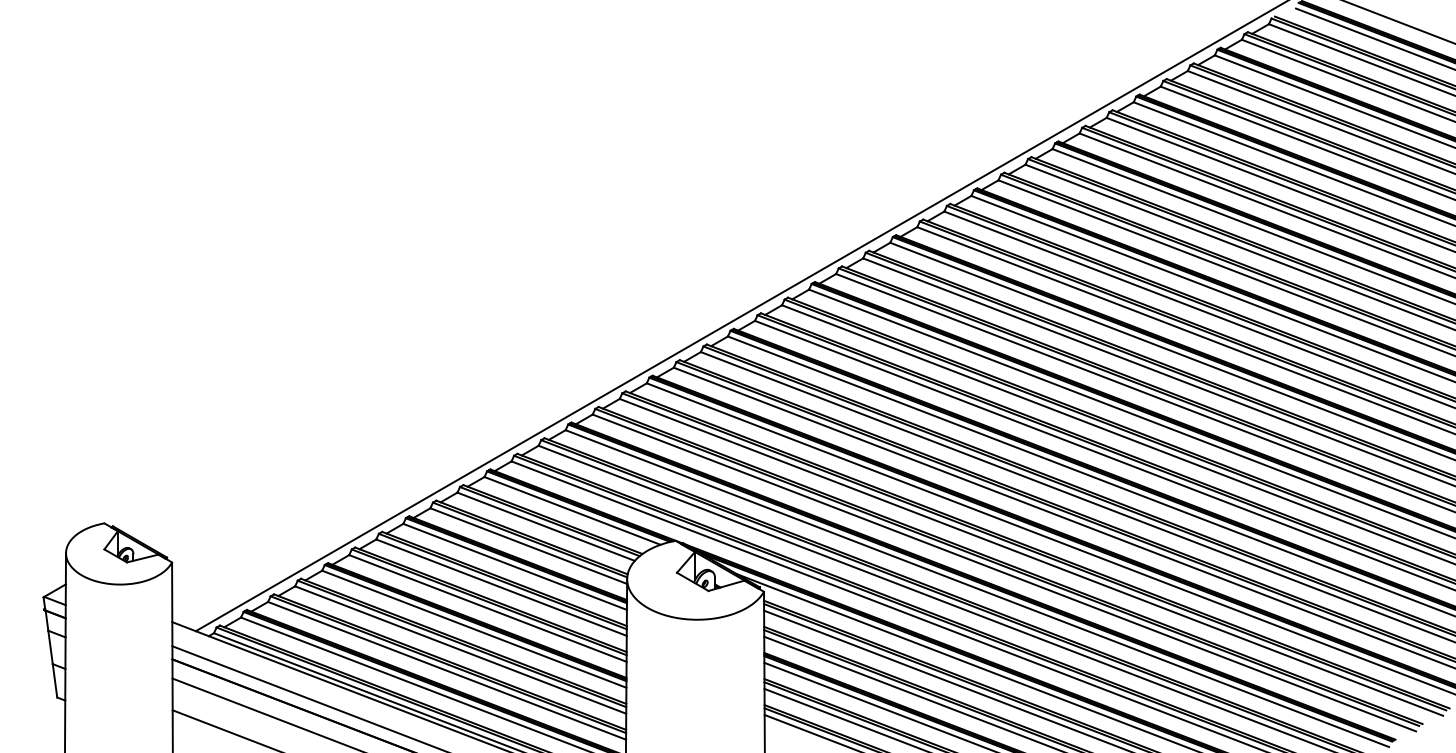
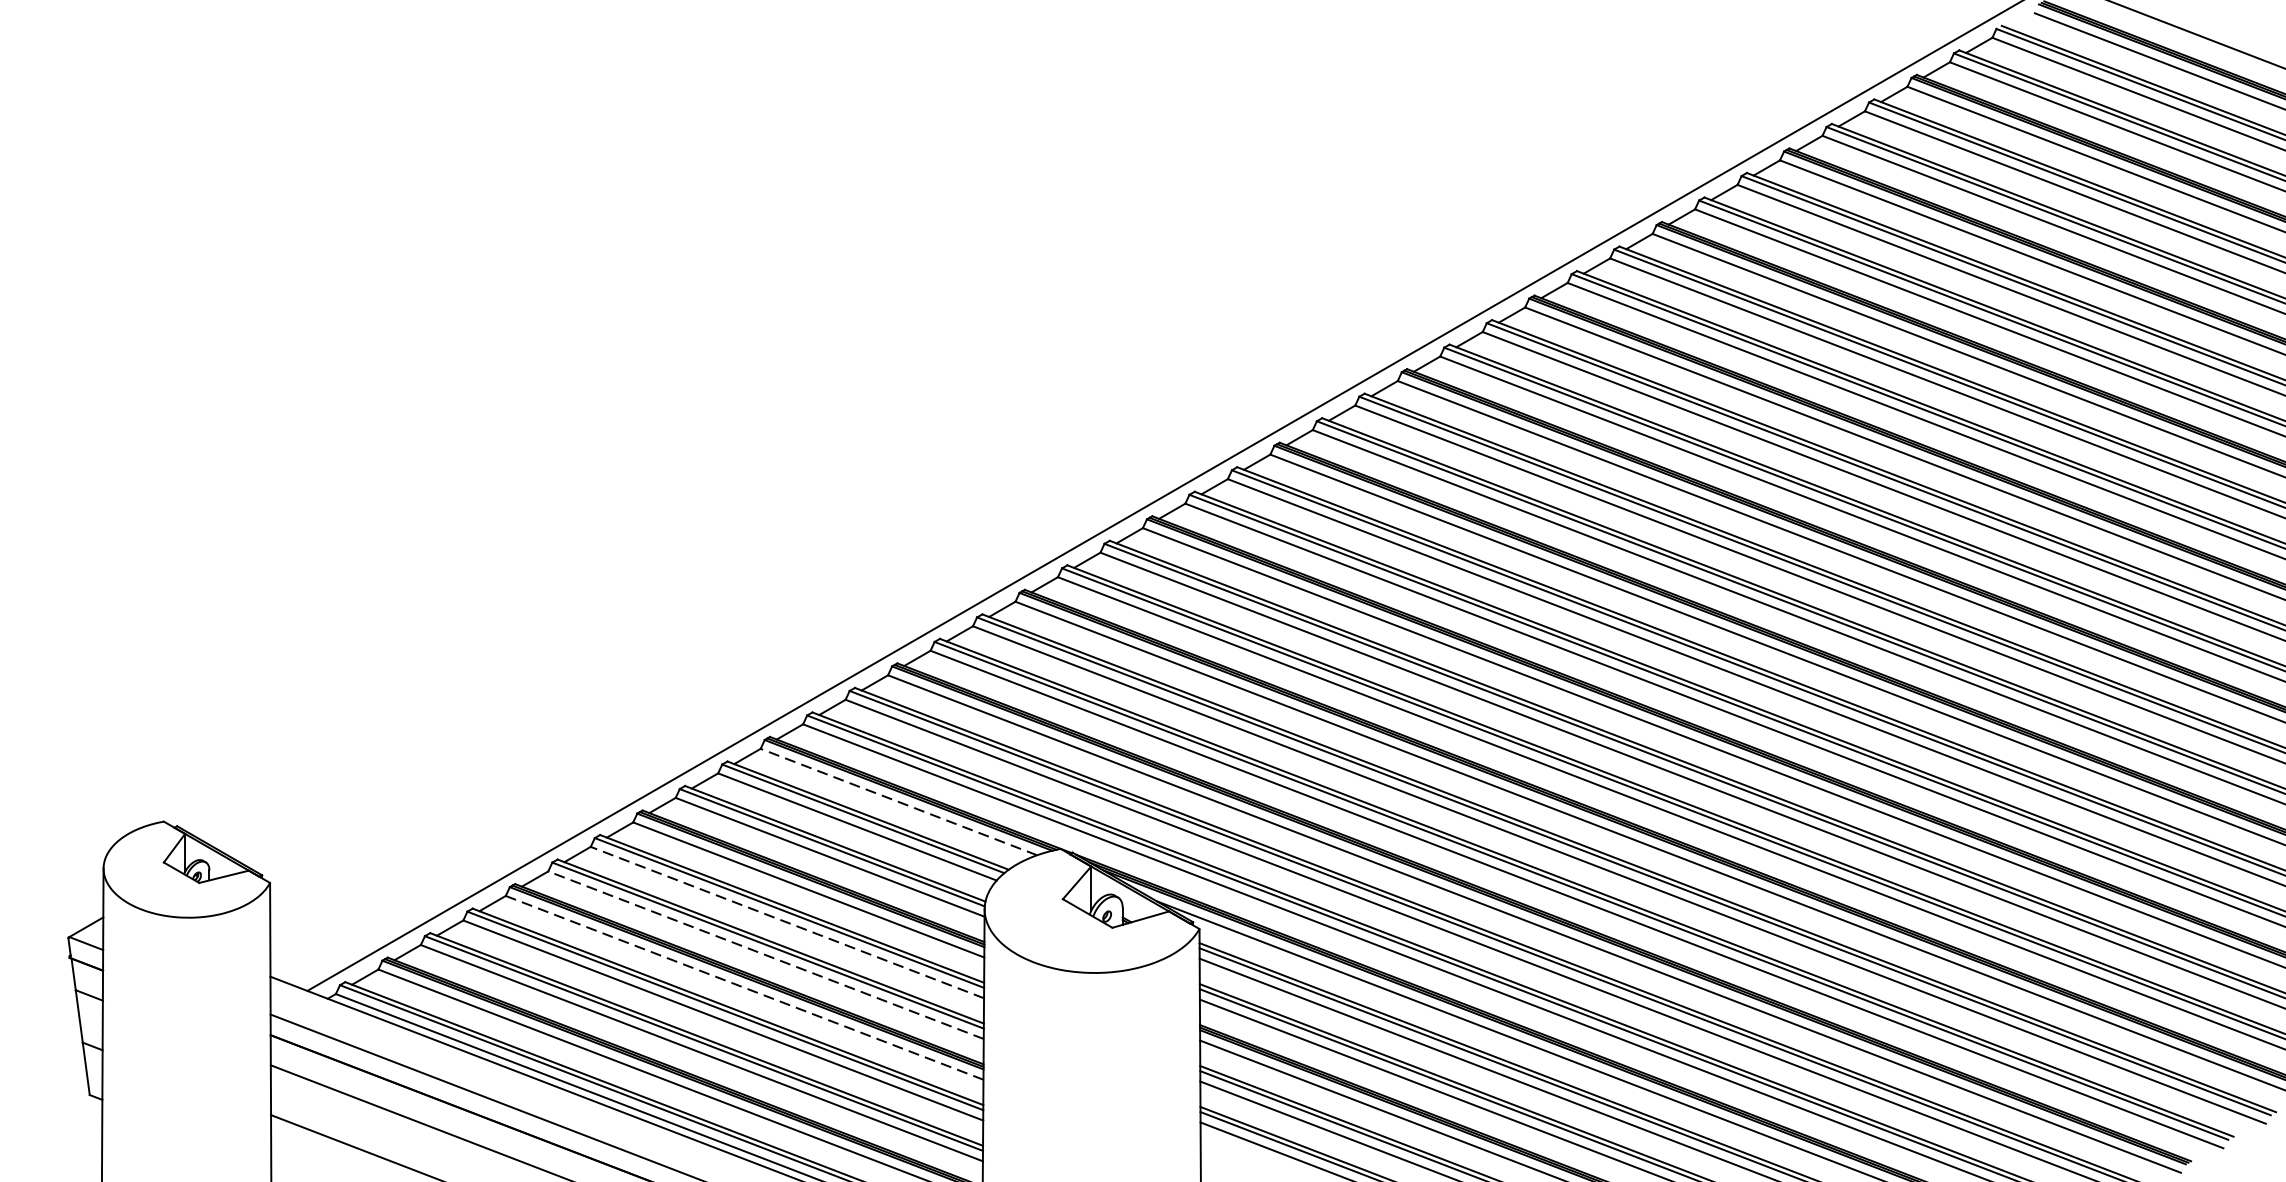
line: (572, 510) -> (898, 801), solid -> dashed
line: (501, 587) -> (787, 922), solid -> dashed
line: (487, 608) -> (765, 955), solid -> dashed
line: (474, 629) -> (744, 988), solid -> dashed

